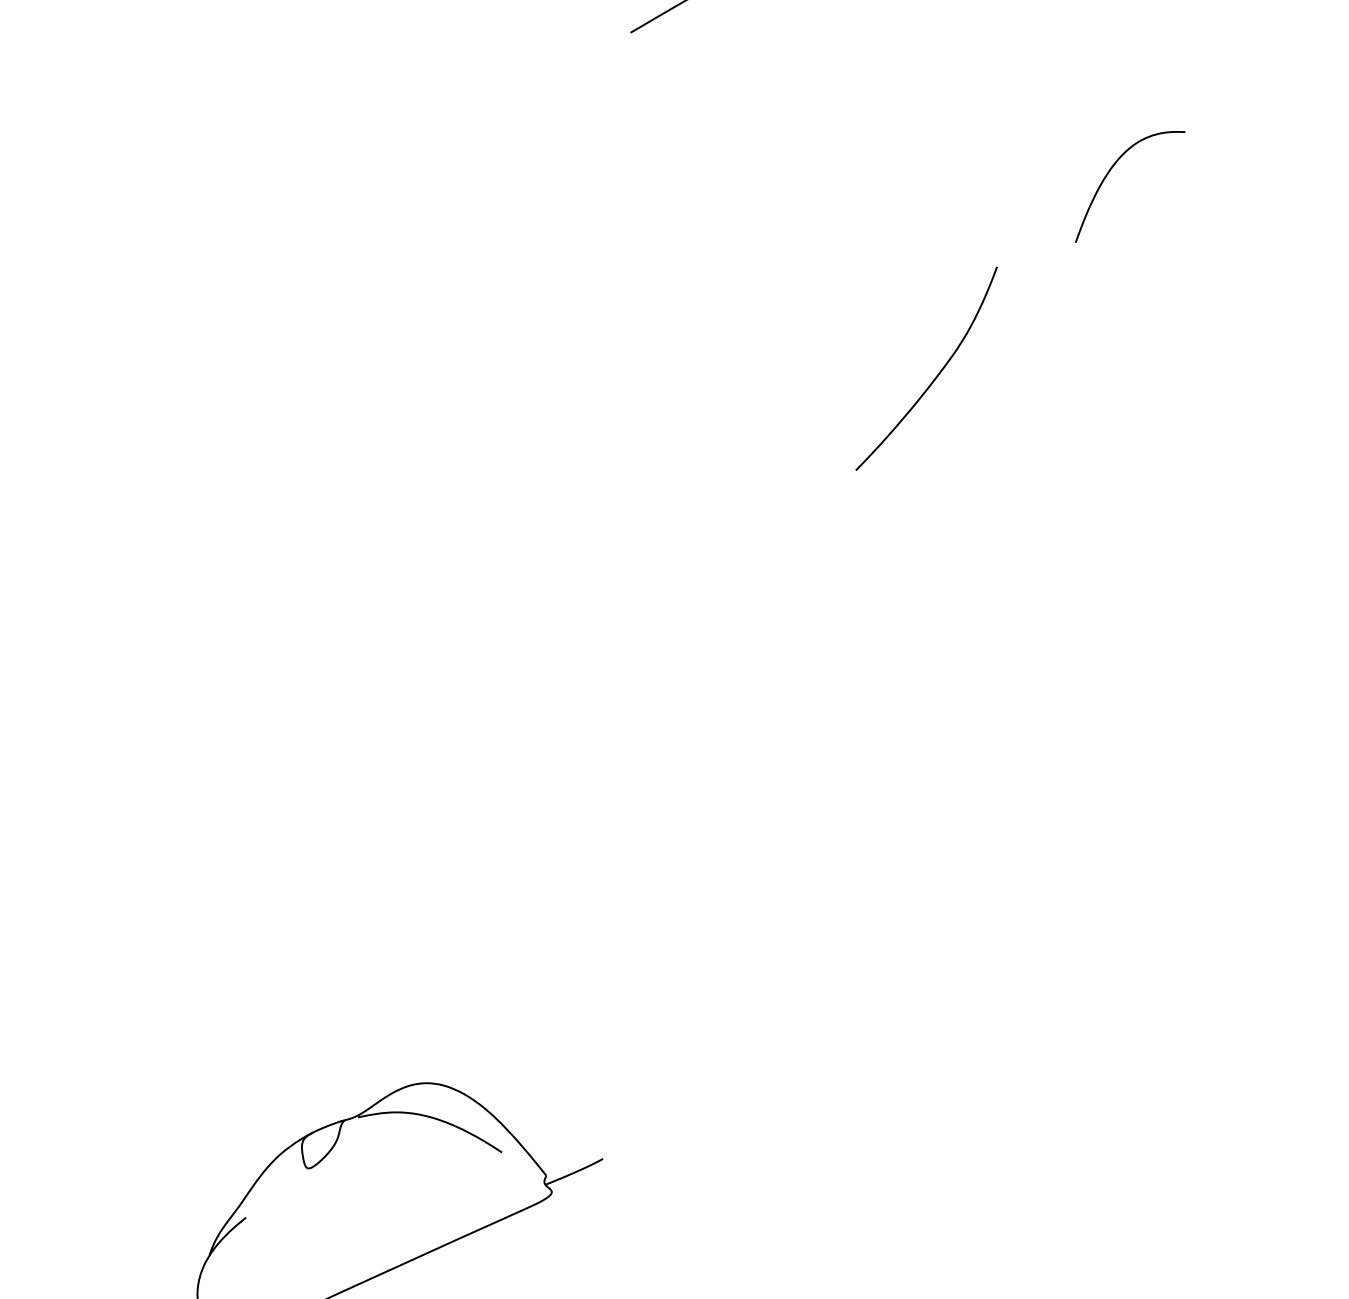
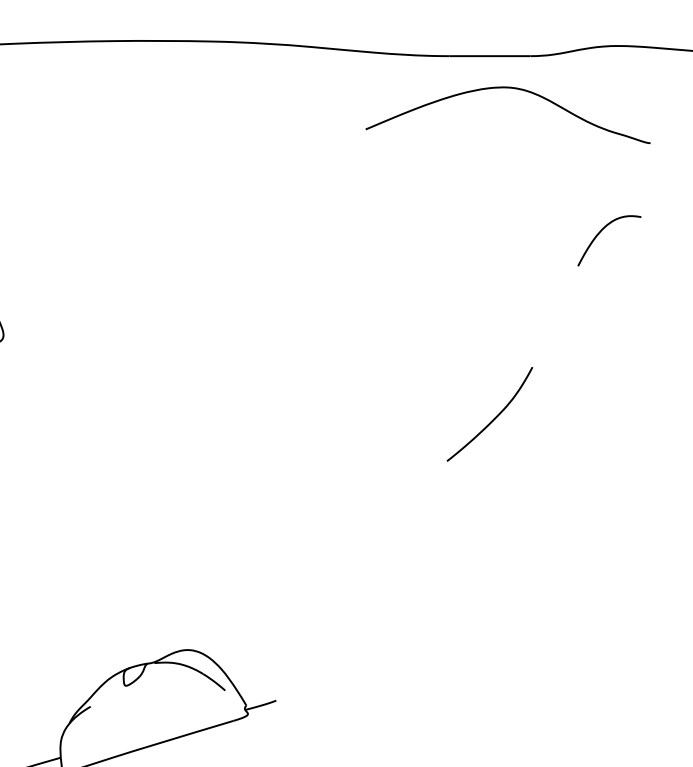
curve: (934, 376) -> (493, 418), moved

